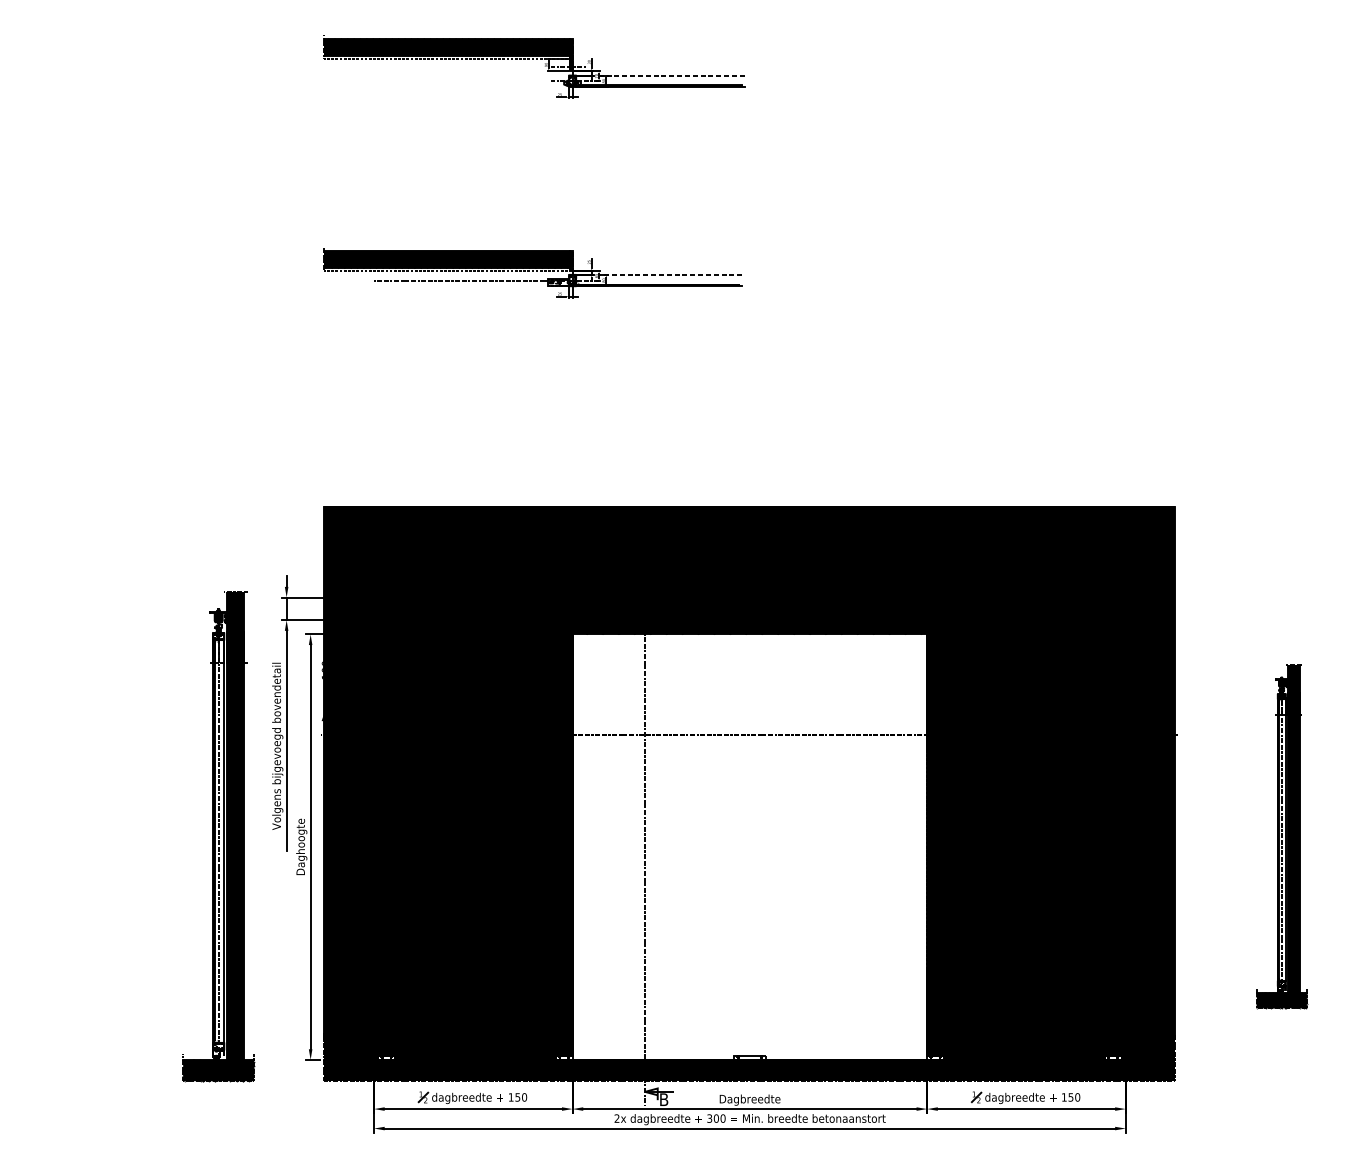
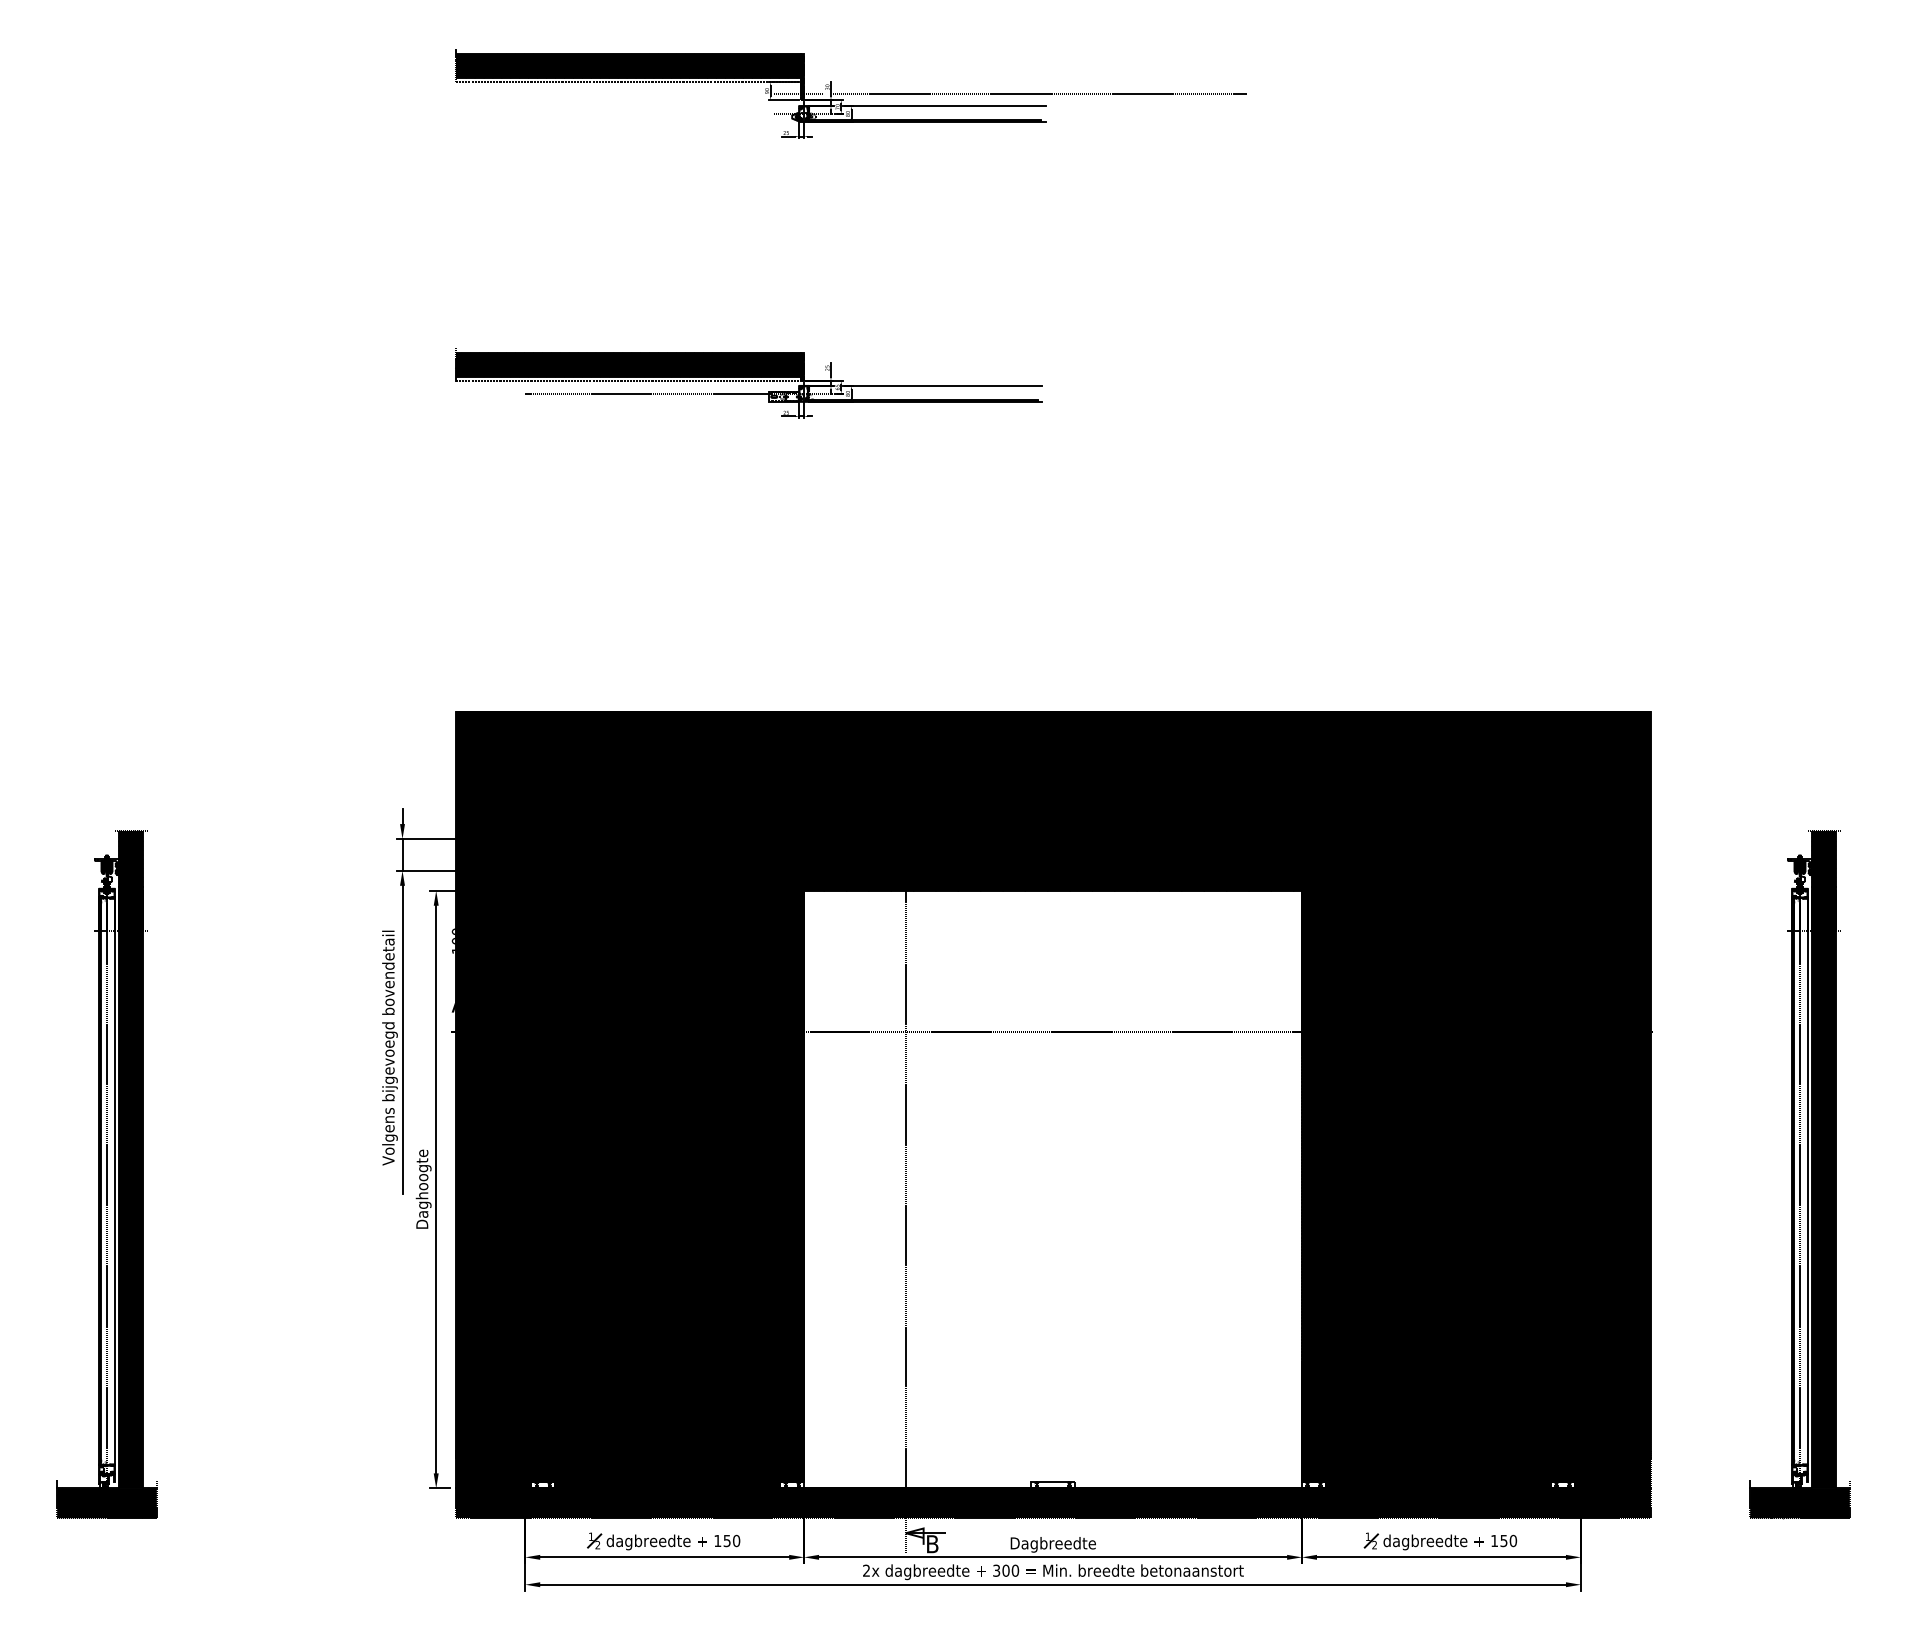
line: (740, 67) -> (1039, 94), added
line: (671, 75) -> (943, 106), dashed -> solid
line: (671, 274) -> (942, 385), dashed -> solid
part: (218, 836) -> (106, 1174), moved
part: (1281, 836) -> (1799, 1174), size x1.43

